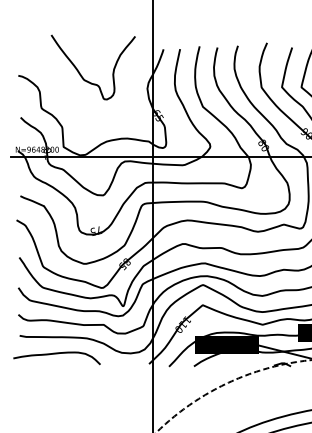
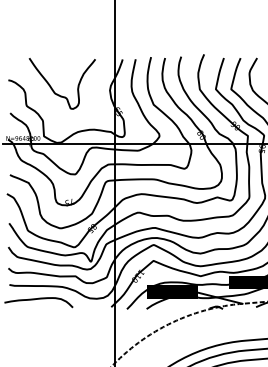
curve: (80, 72) -> (52, 87), moved

